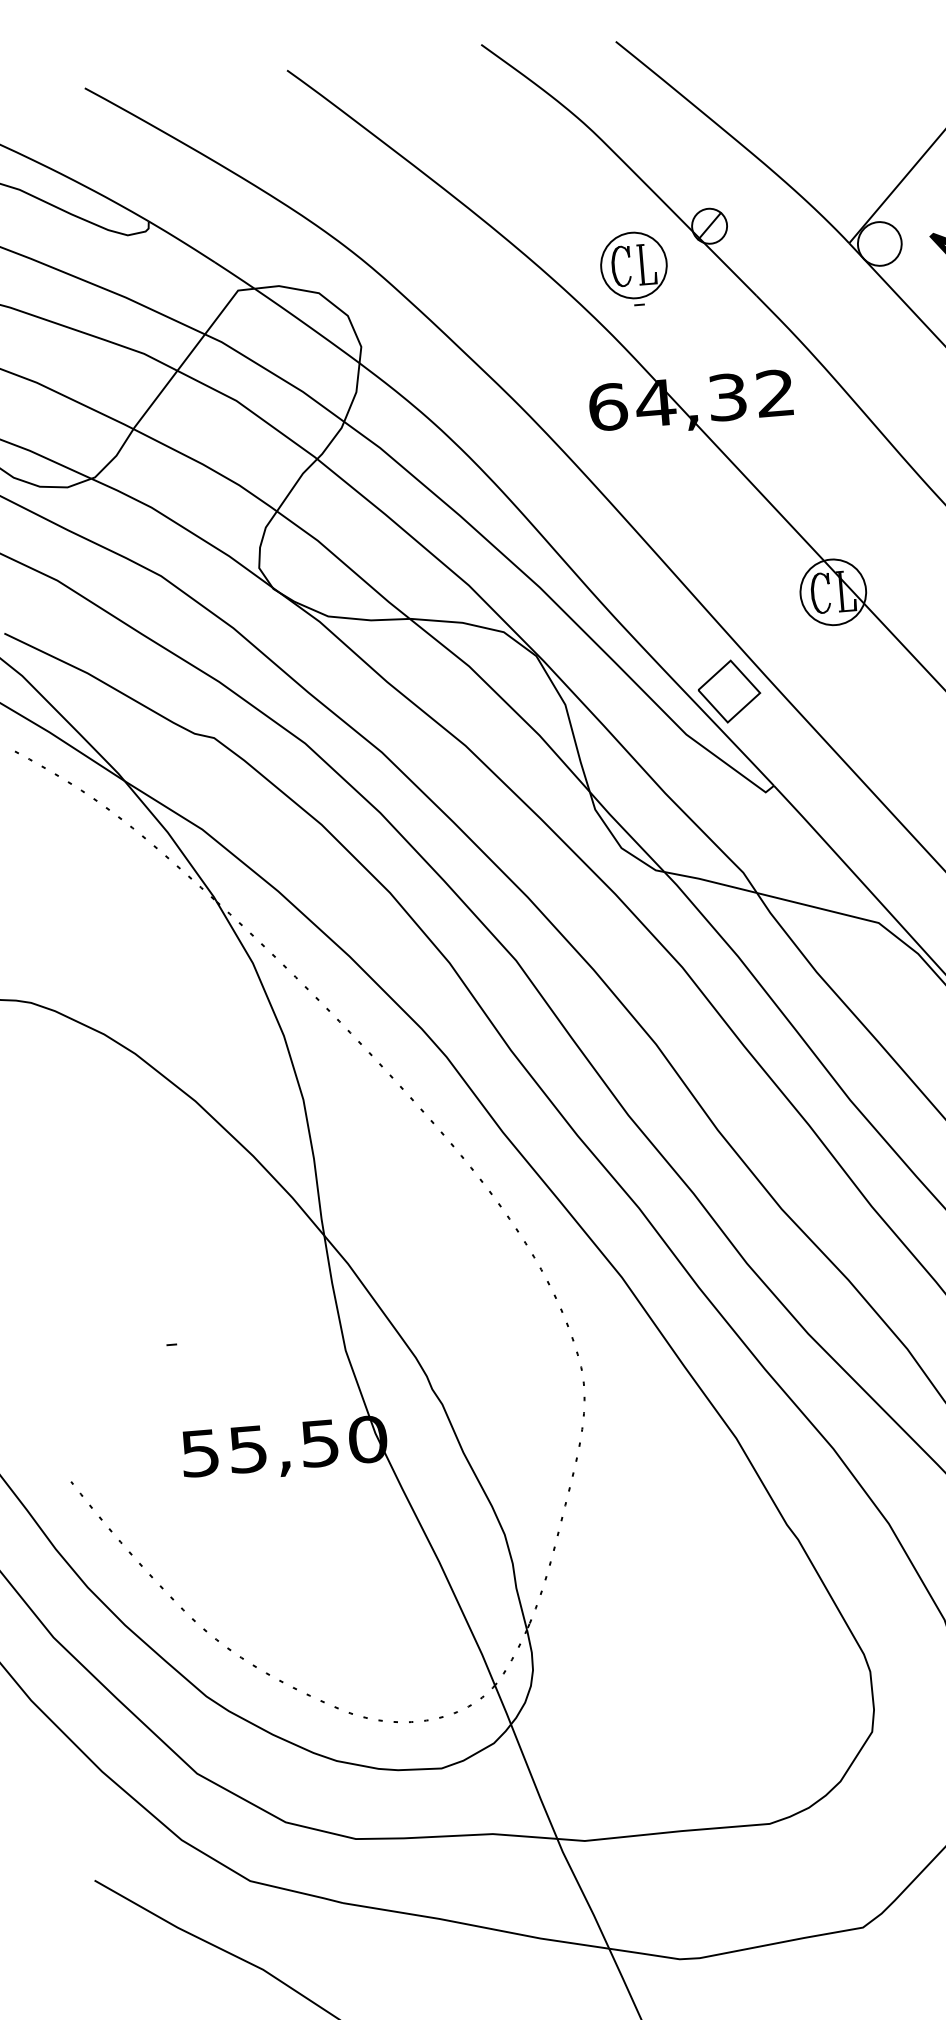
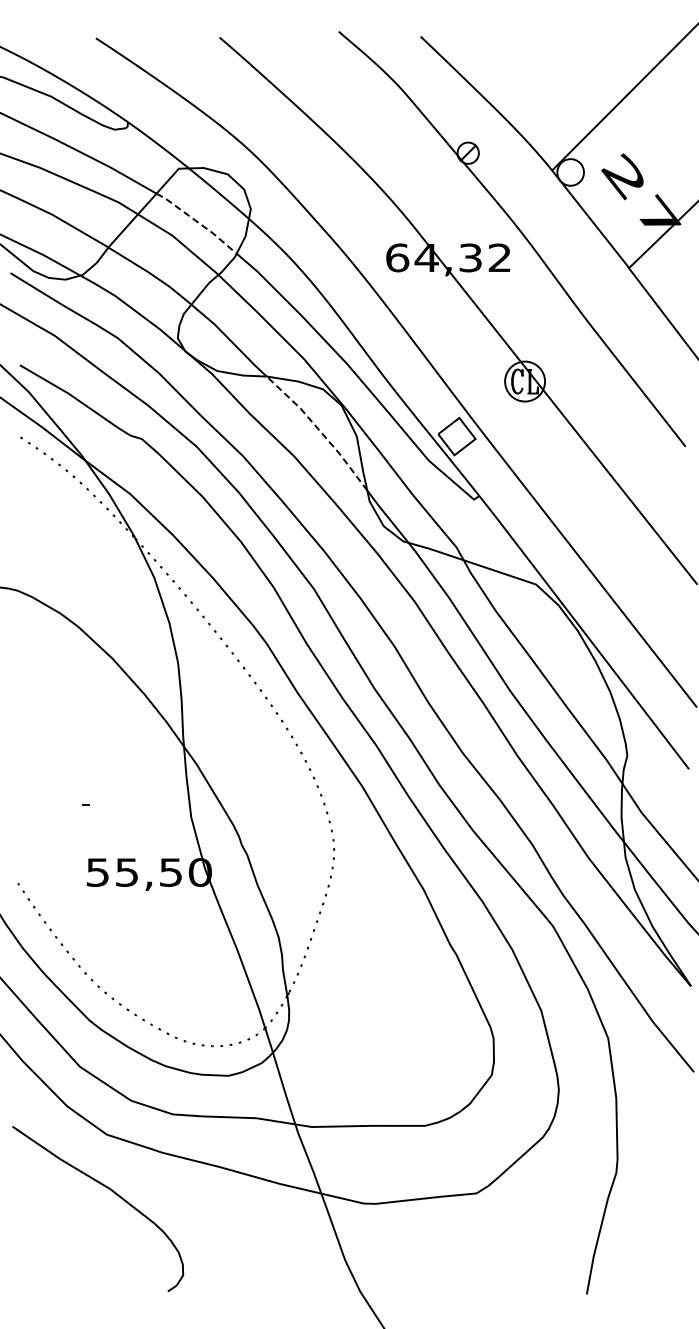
part: (634, 267) -> (420, 174), removed
line: (275, 376) -> (197, 222), solid -> dashed
line: (503, 700) -> (319, 430), solid -> dashed

